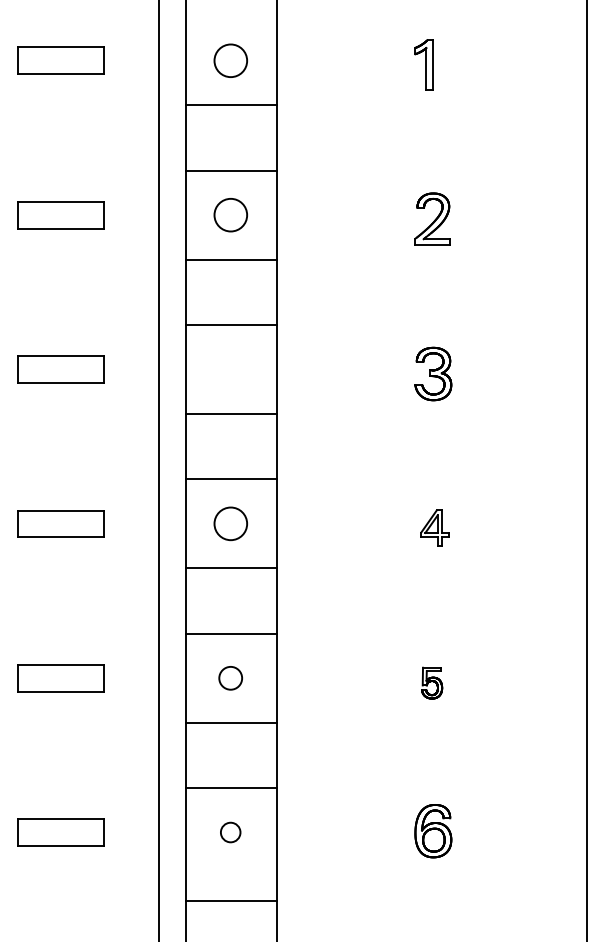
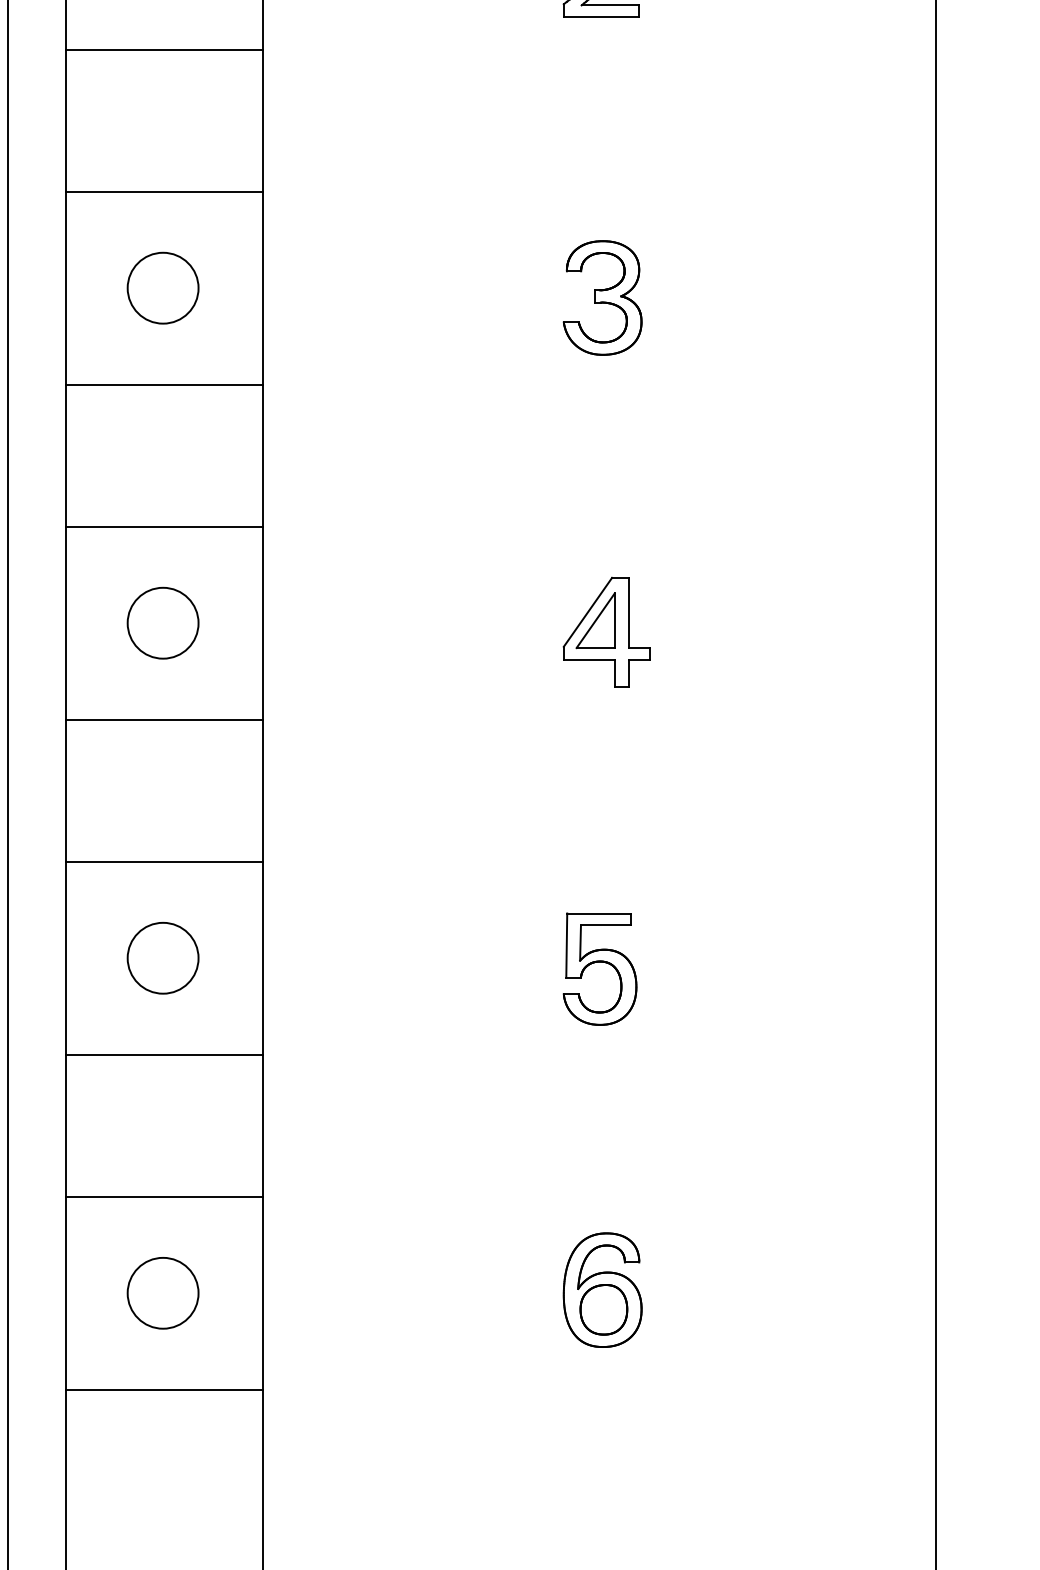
circle: (230, 369) -> (162, 288), added
part: (434, 527) -> (605, 631), size x1.43
circle: (230, 678) -> (162, 958), size x1.43
part: (431, 682) -> (598, 967), size x1.67
circle: (230, 832) -> (162, 1293), size x1.67
line: (230, 901) -> (162, 1390), moved

